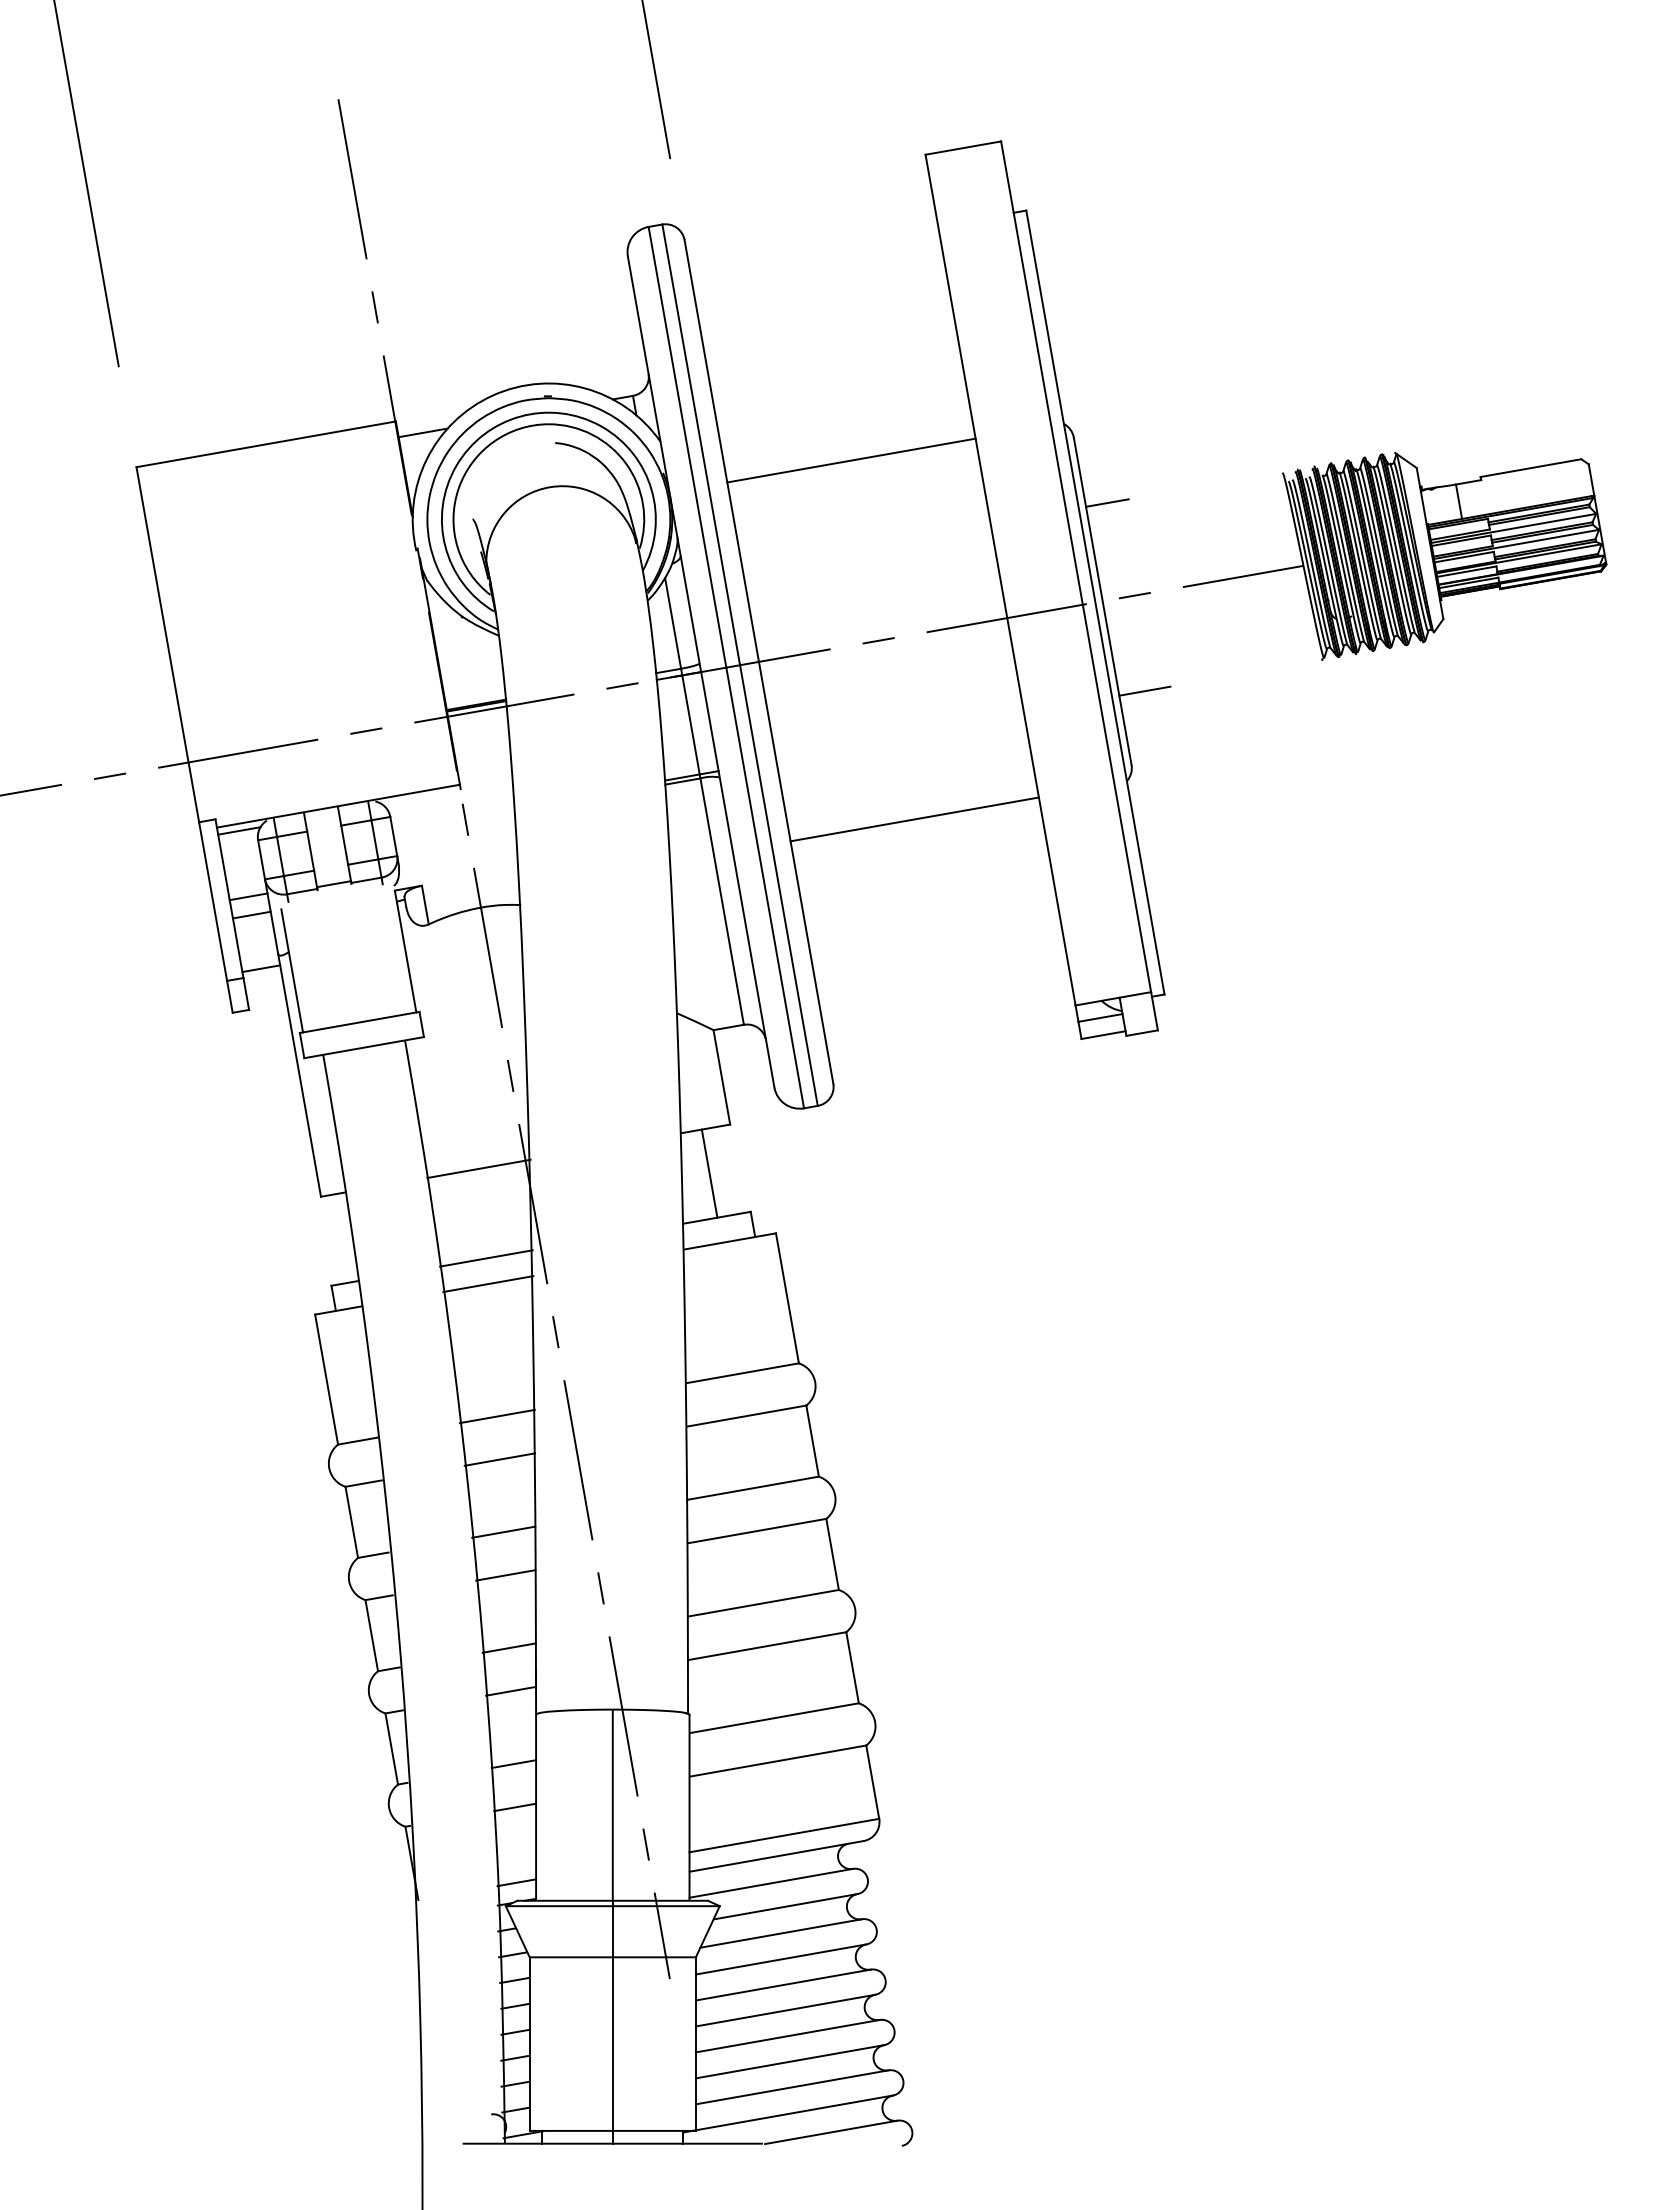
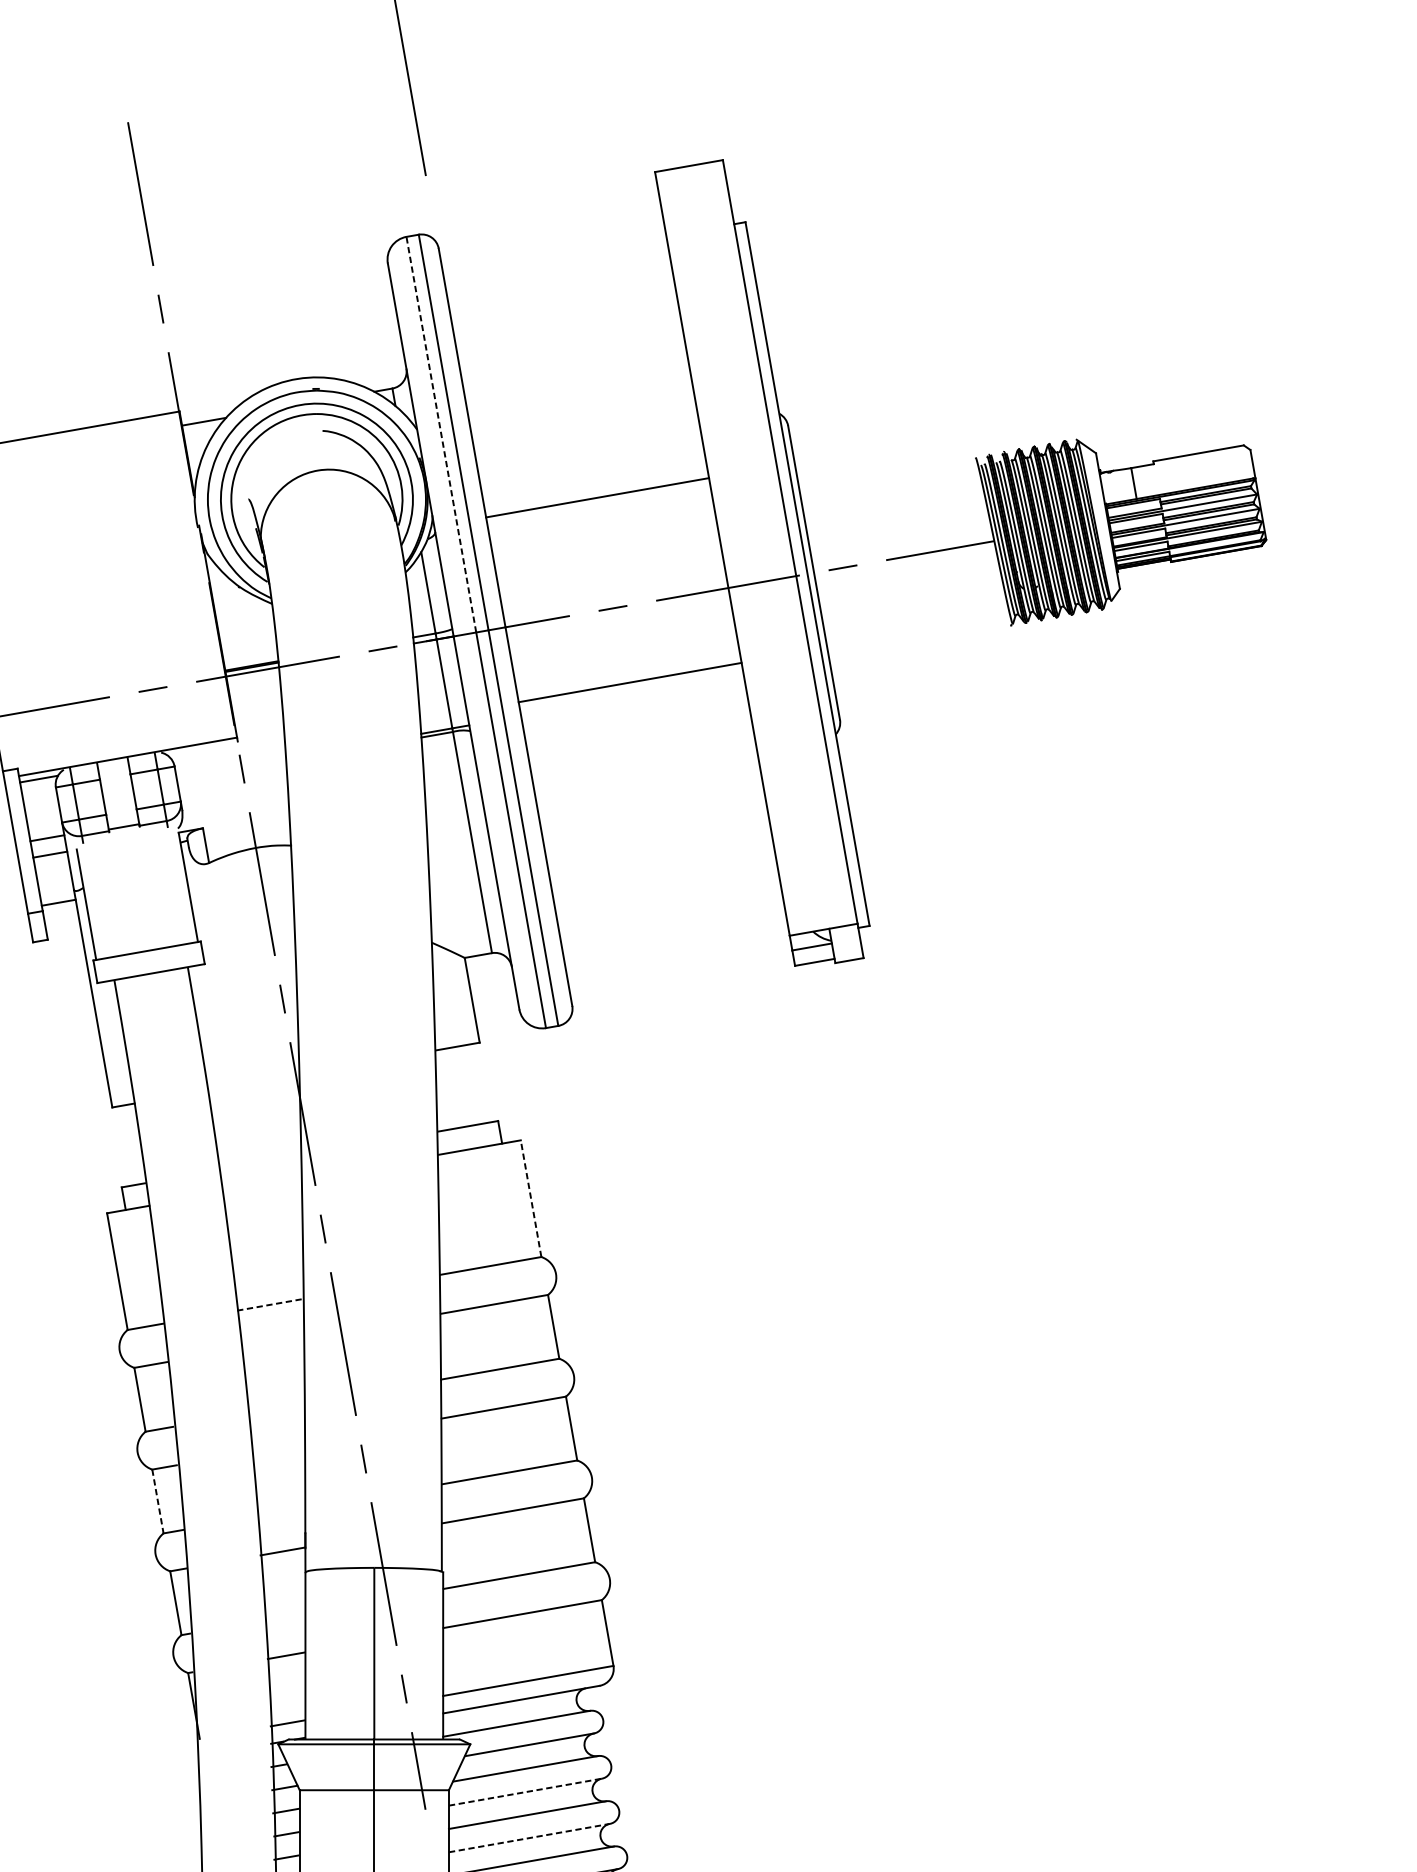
line: (687, 447) -> (441, 434), solid -> dashed
line: (851, 460) -> (597, 497), moved
line: (1107, 502) -> (818, 484), removed
line: (1144, 690) -> (851, 653), removed
line: (914, 819) -> (629, 682), moved
line: (478, 1168) -> (253, 1082), removed
line: (709, 1173) -> (461, 1086), removed
line: (486, 1258) -> (260, 1162), removed
line: (488, 1284) -> (262, 1186), removed
line: (787, 1298) -> (531, 1198), solid -> dashed
line: (497, 1416) -> (270, 1304), solid -> dashed
line: (499, 1459) -> (272, 1343), removed
line: (503, 1531) -> (276, 1407), removed
line: (505, 1575) -> (277, 1447), removed
line: (371, 1636) -> (157, 1502), solid -> dashed
line: (508, 1647) -> (280, 1512), removed
line: (513, 1764) -> (285, 1617), removed
line: (781, 1959) -> (525, 1792), solid -> dashed
line: (786, 2010) -> (530, 1837), solid -> dashed

